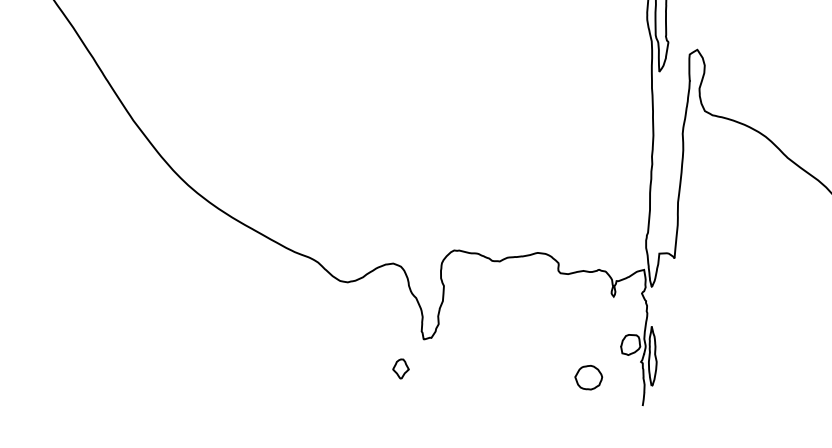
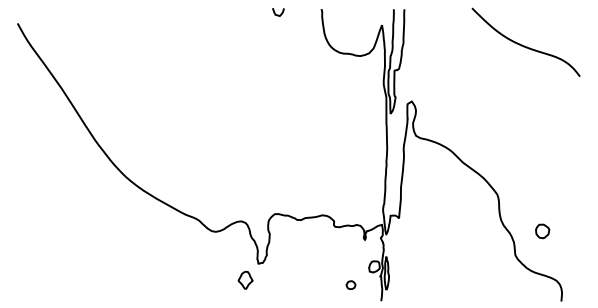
part: (400, 369) -> (245, 280), size x1.6
part: (587, 376) -> (350, 284), size x0.6

